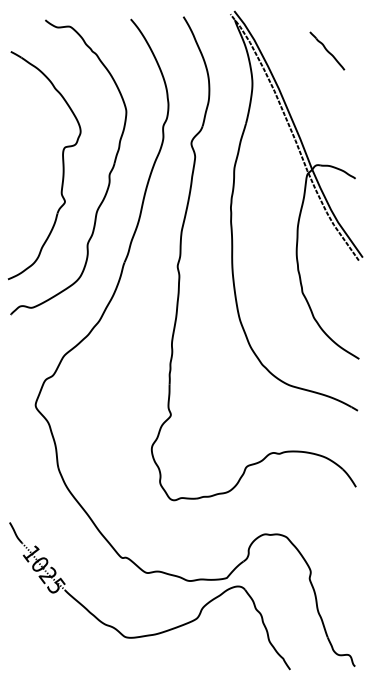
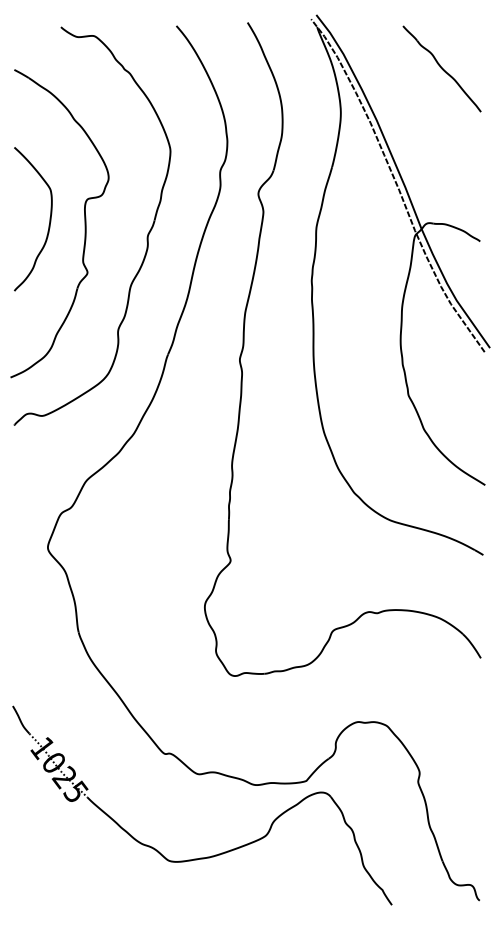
part: (326, 50) -> (441, 68), size x1.67
curve: (36, 162) -> (49, 219), added

